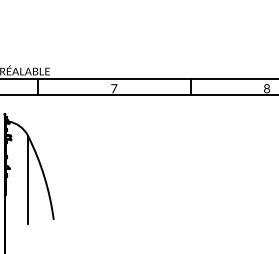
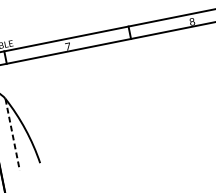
line: (27, 180) -> (12, 135), solid -> dashed

